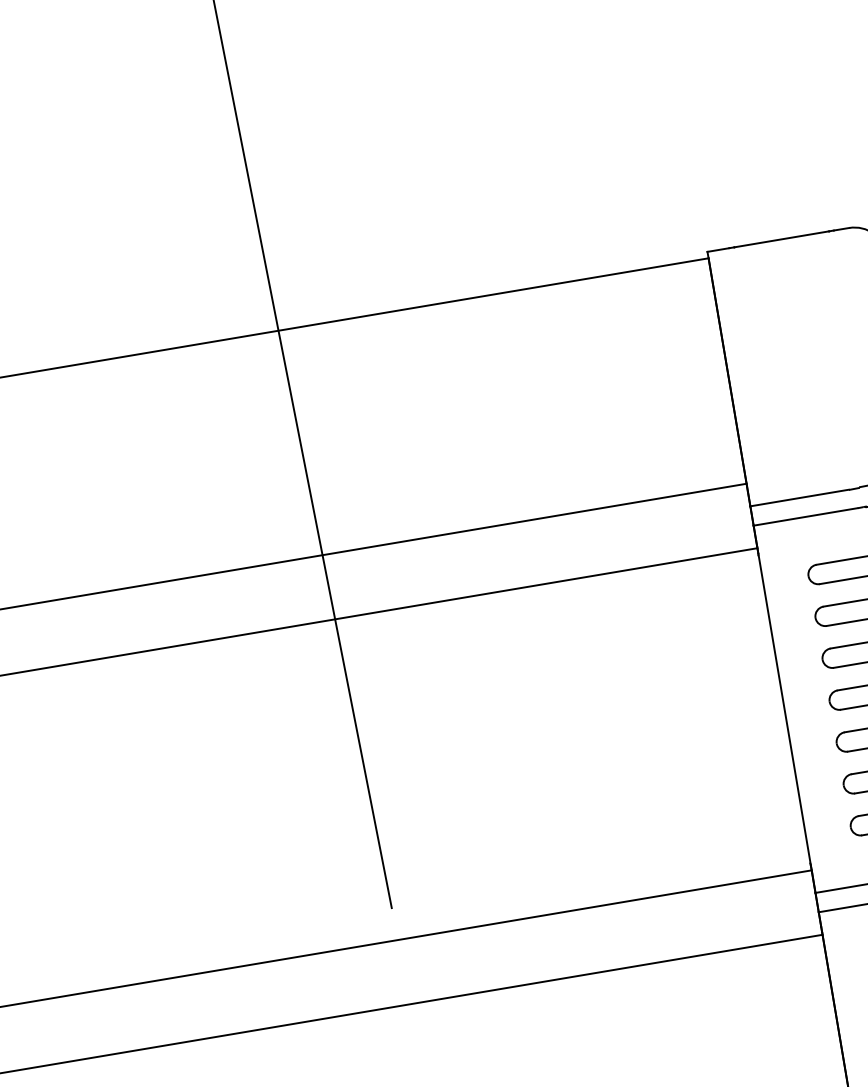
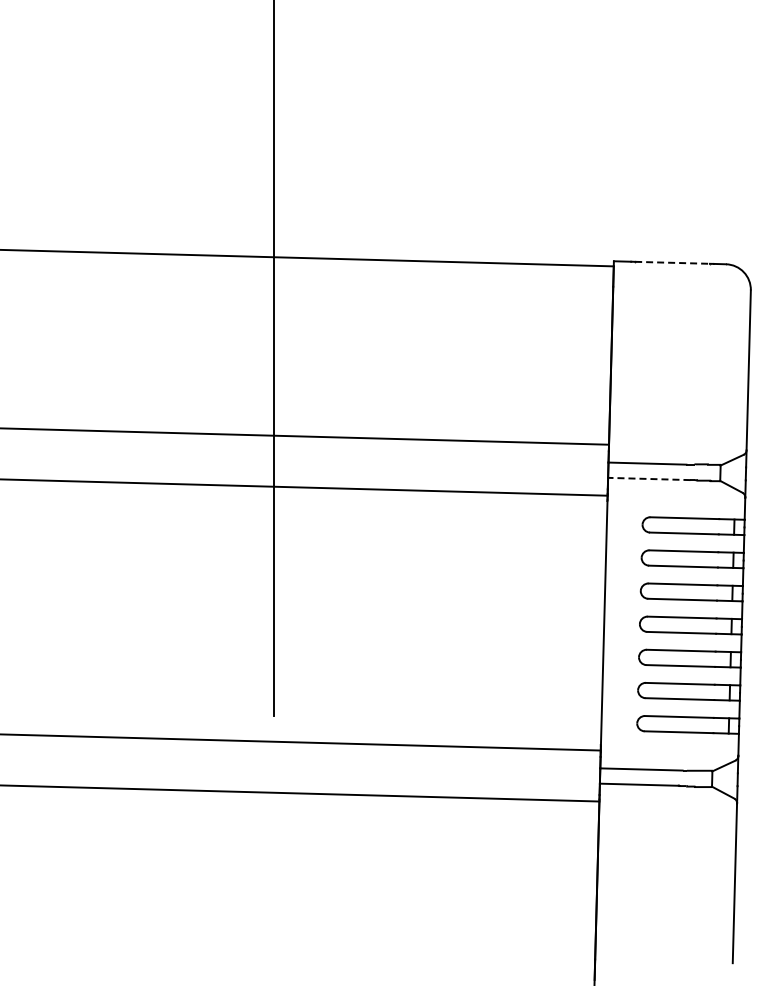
line: (782, 238) -> (673, 262), solid -> dashed
line: (804, 516) -> (648, 478), solid -> dashed

